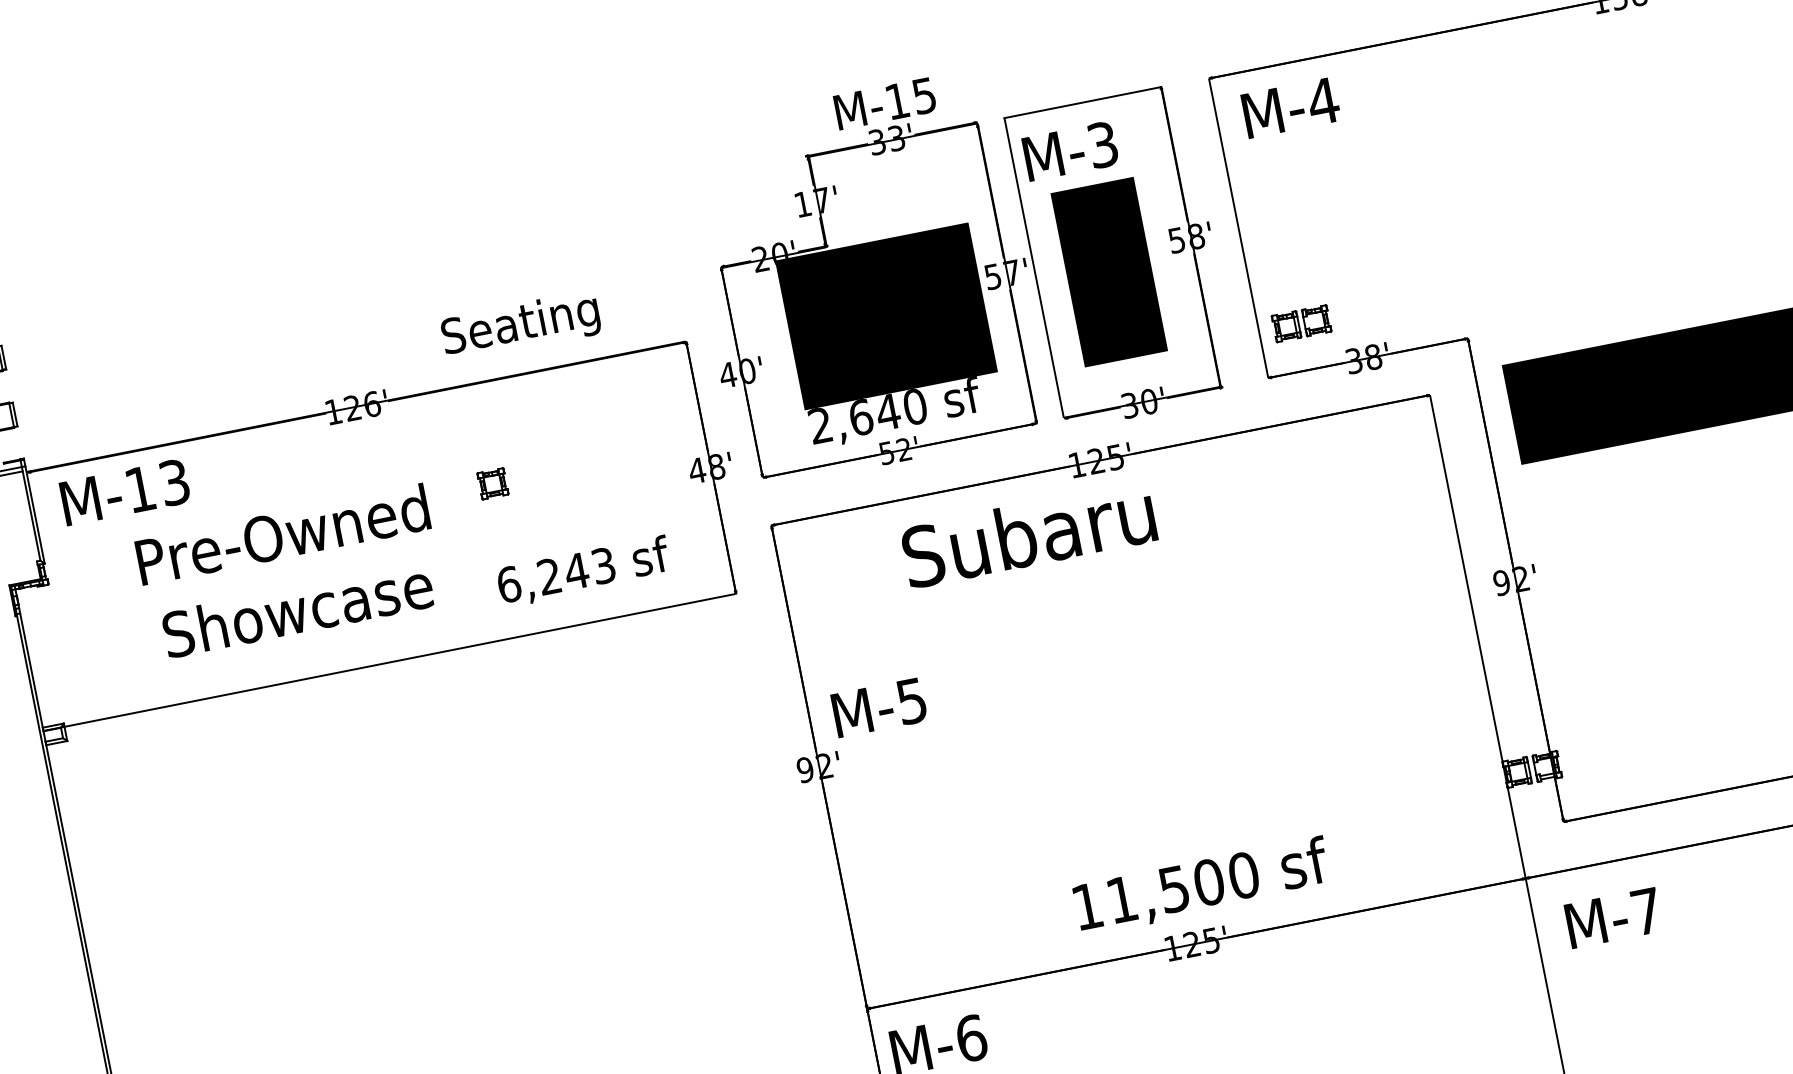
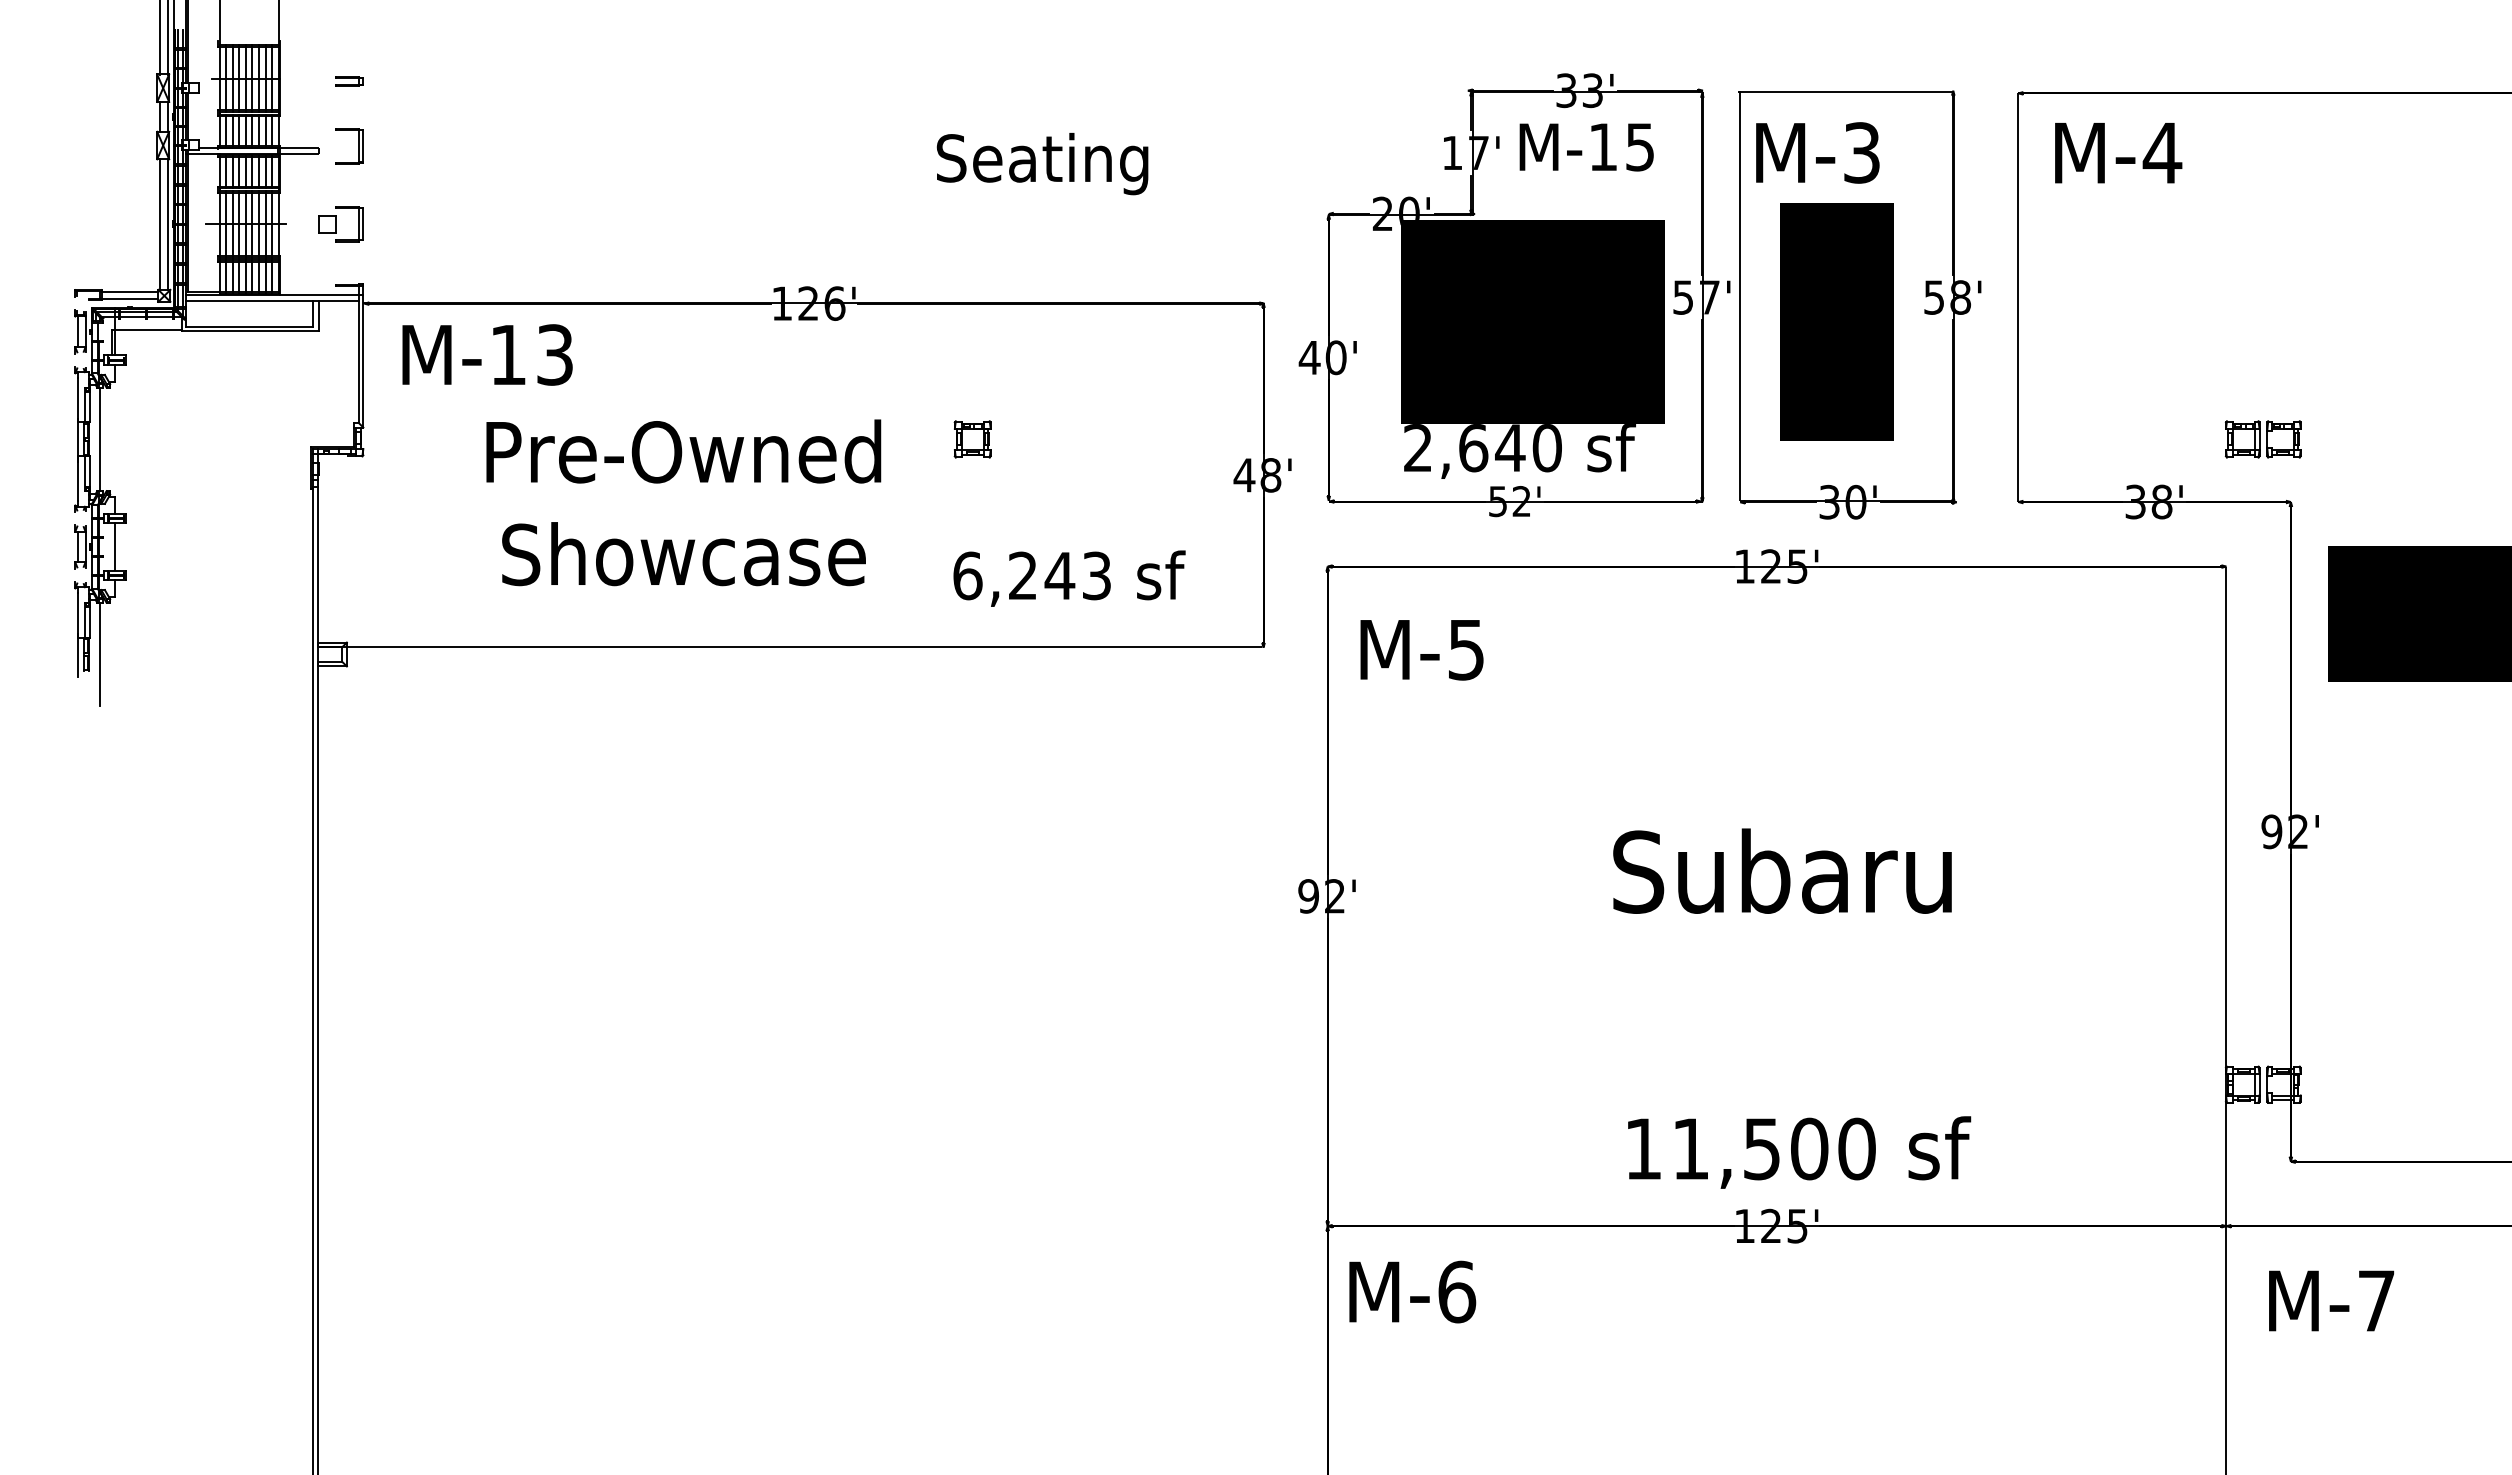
text: (885, 103) -> (1586, 147), moved
part: (1301, 323) -> (2263, 439), moved
text: (521, 326) -> (1042, 164), moved
text: (1028, 533) -> (1782, 870), moved
text: (879, 708) -> (1421, 650), moved

